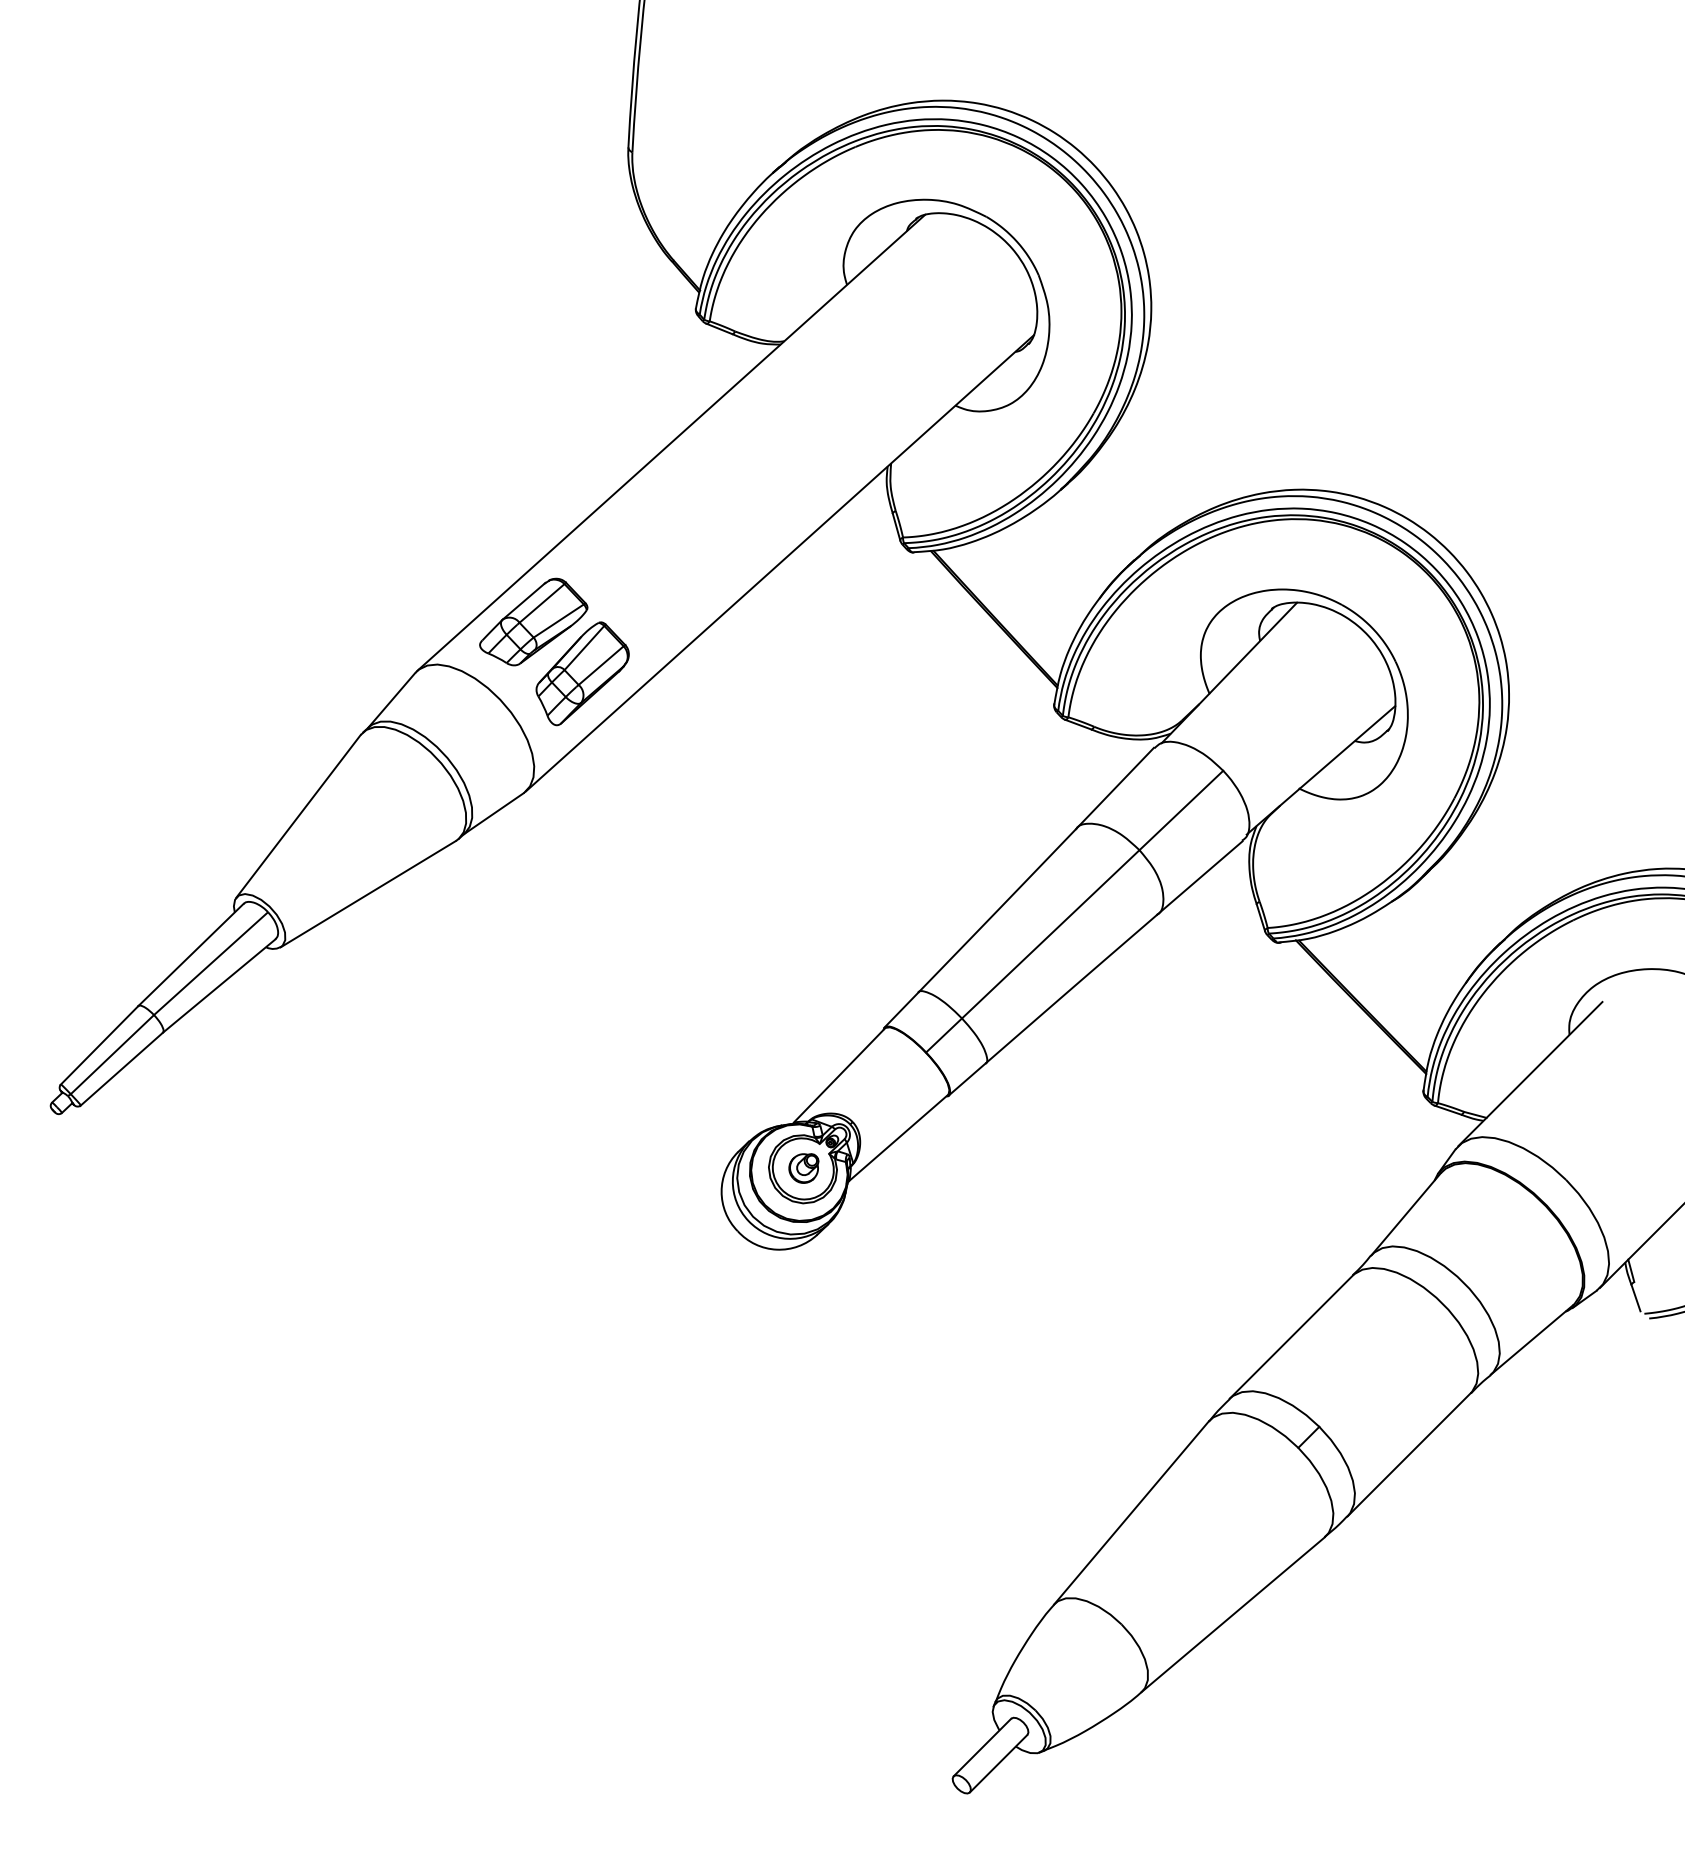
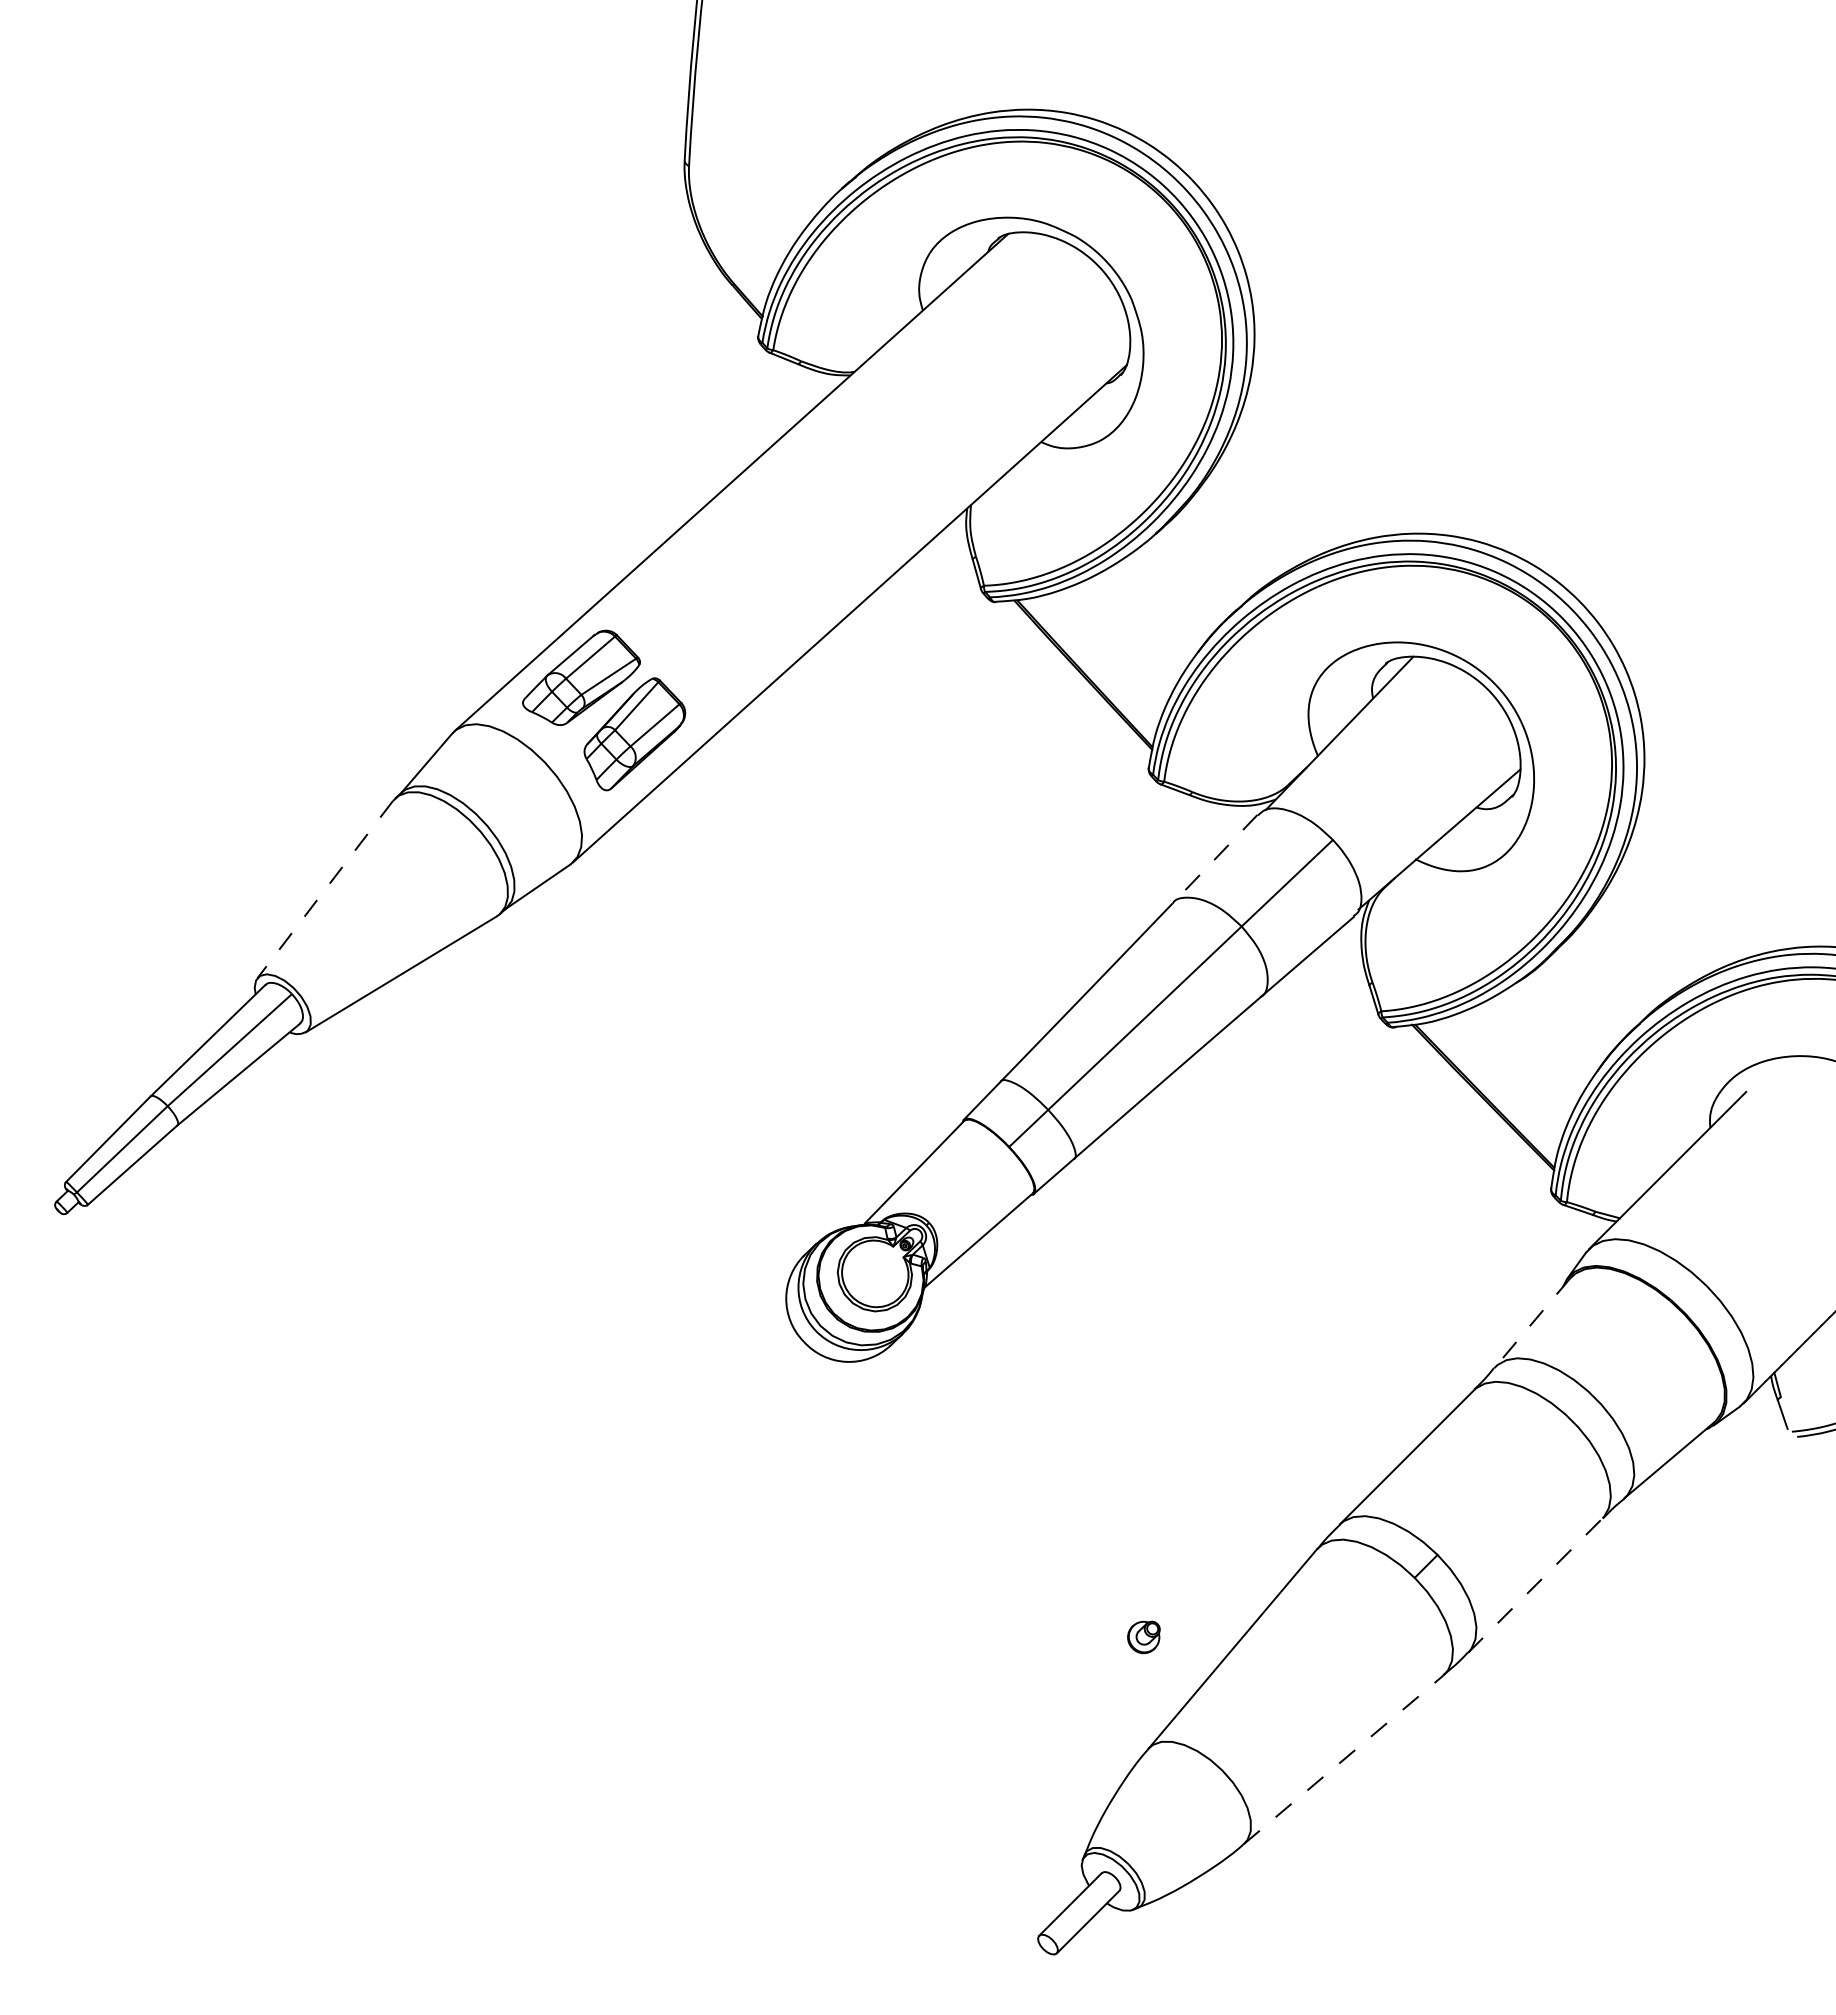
line: (1114, 788) -> (1214, 859), solid -> dashed
line: (298, 816) -> (325, 889), solid -> dashed
part: (803, 1168) -> (1143, 1637), moved
line: (1406, 1214) -> (1532, 1323), solid -> dashed
line: (1409, 1454) -> (1535, 1585), solid -> dashed
line: (1232, 1614) -> (1343, 1759), solid -> dashed

